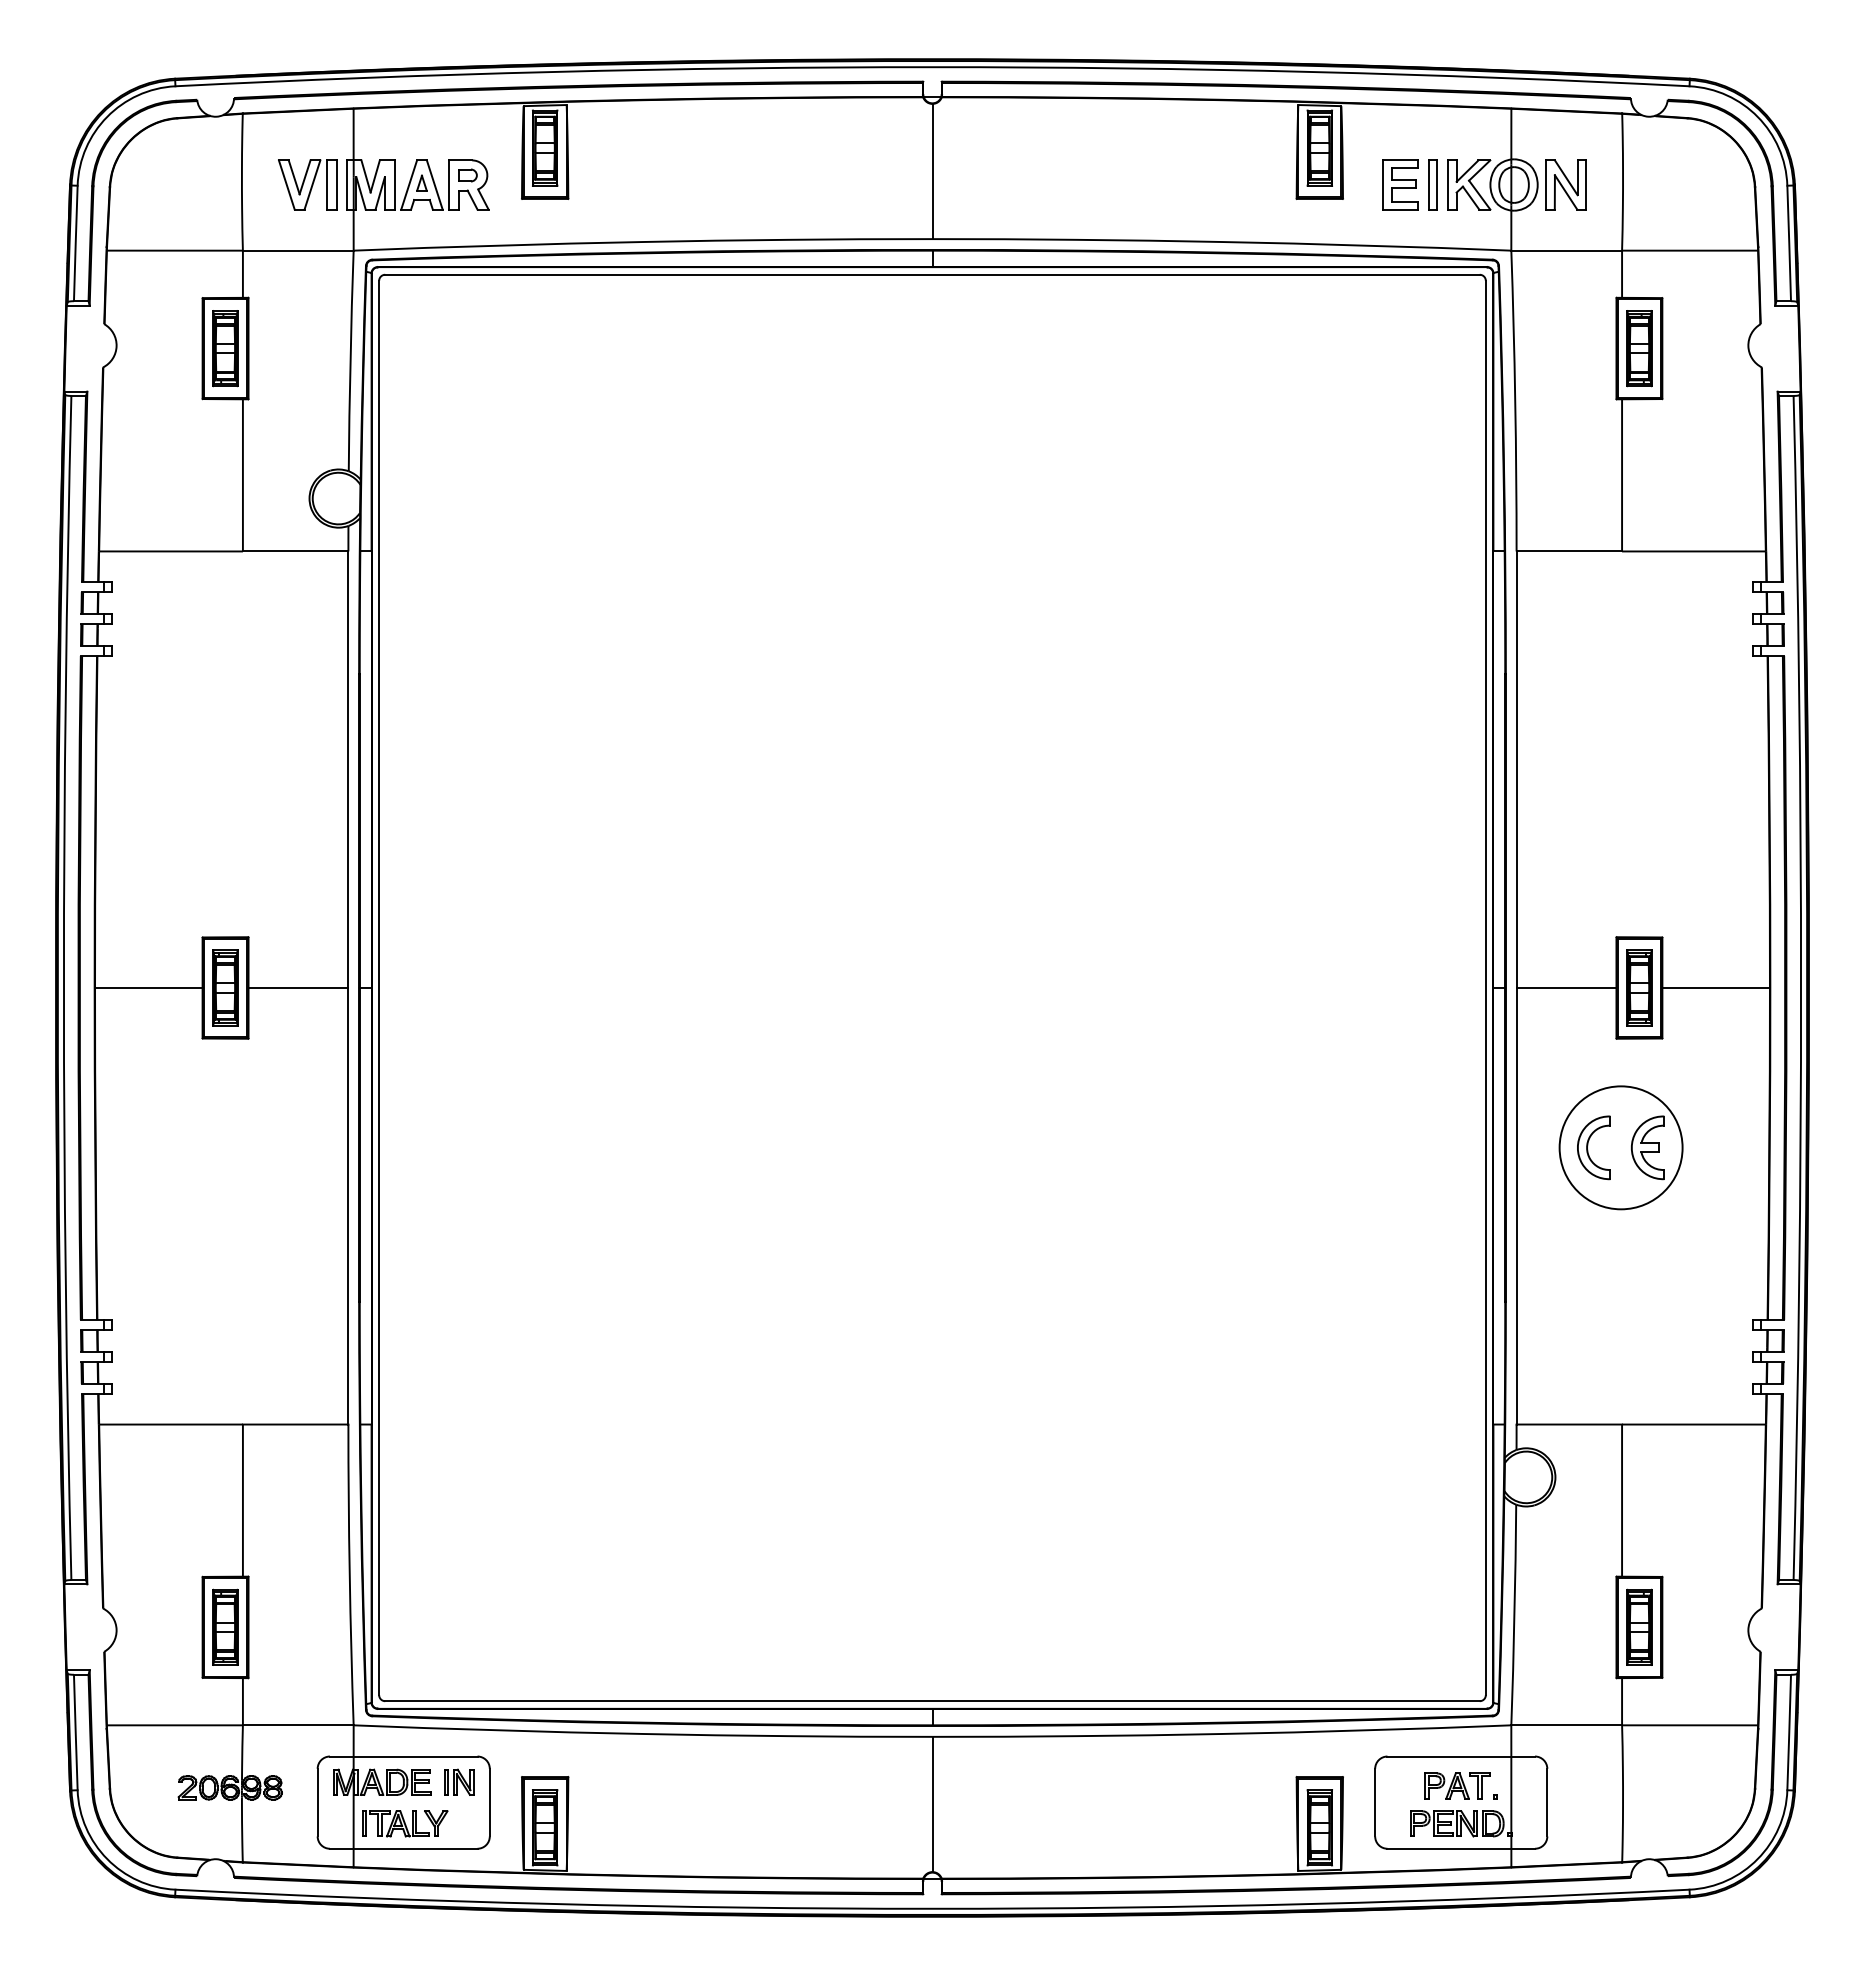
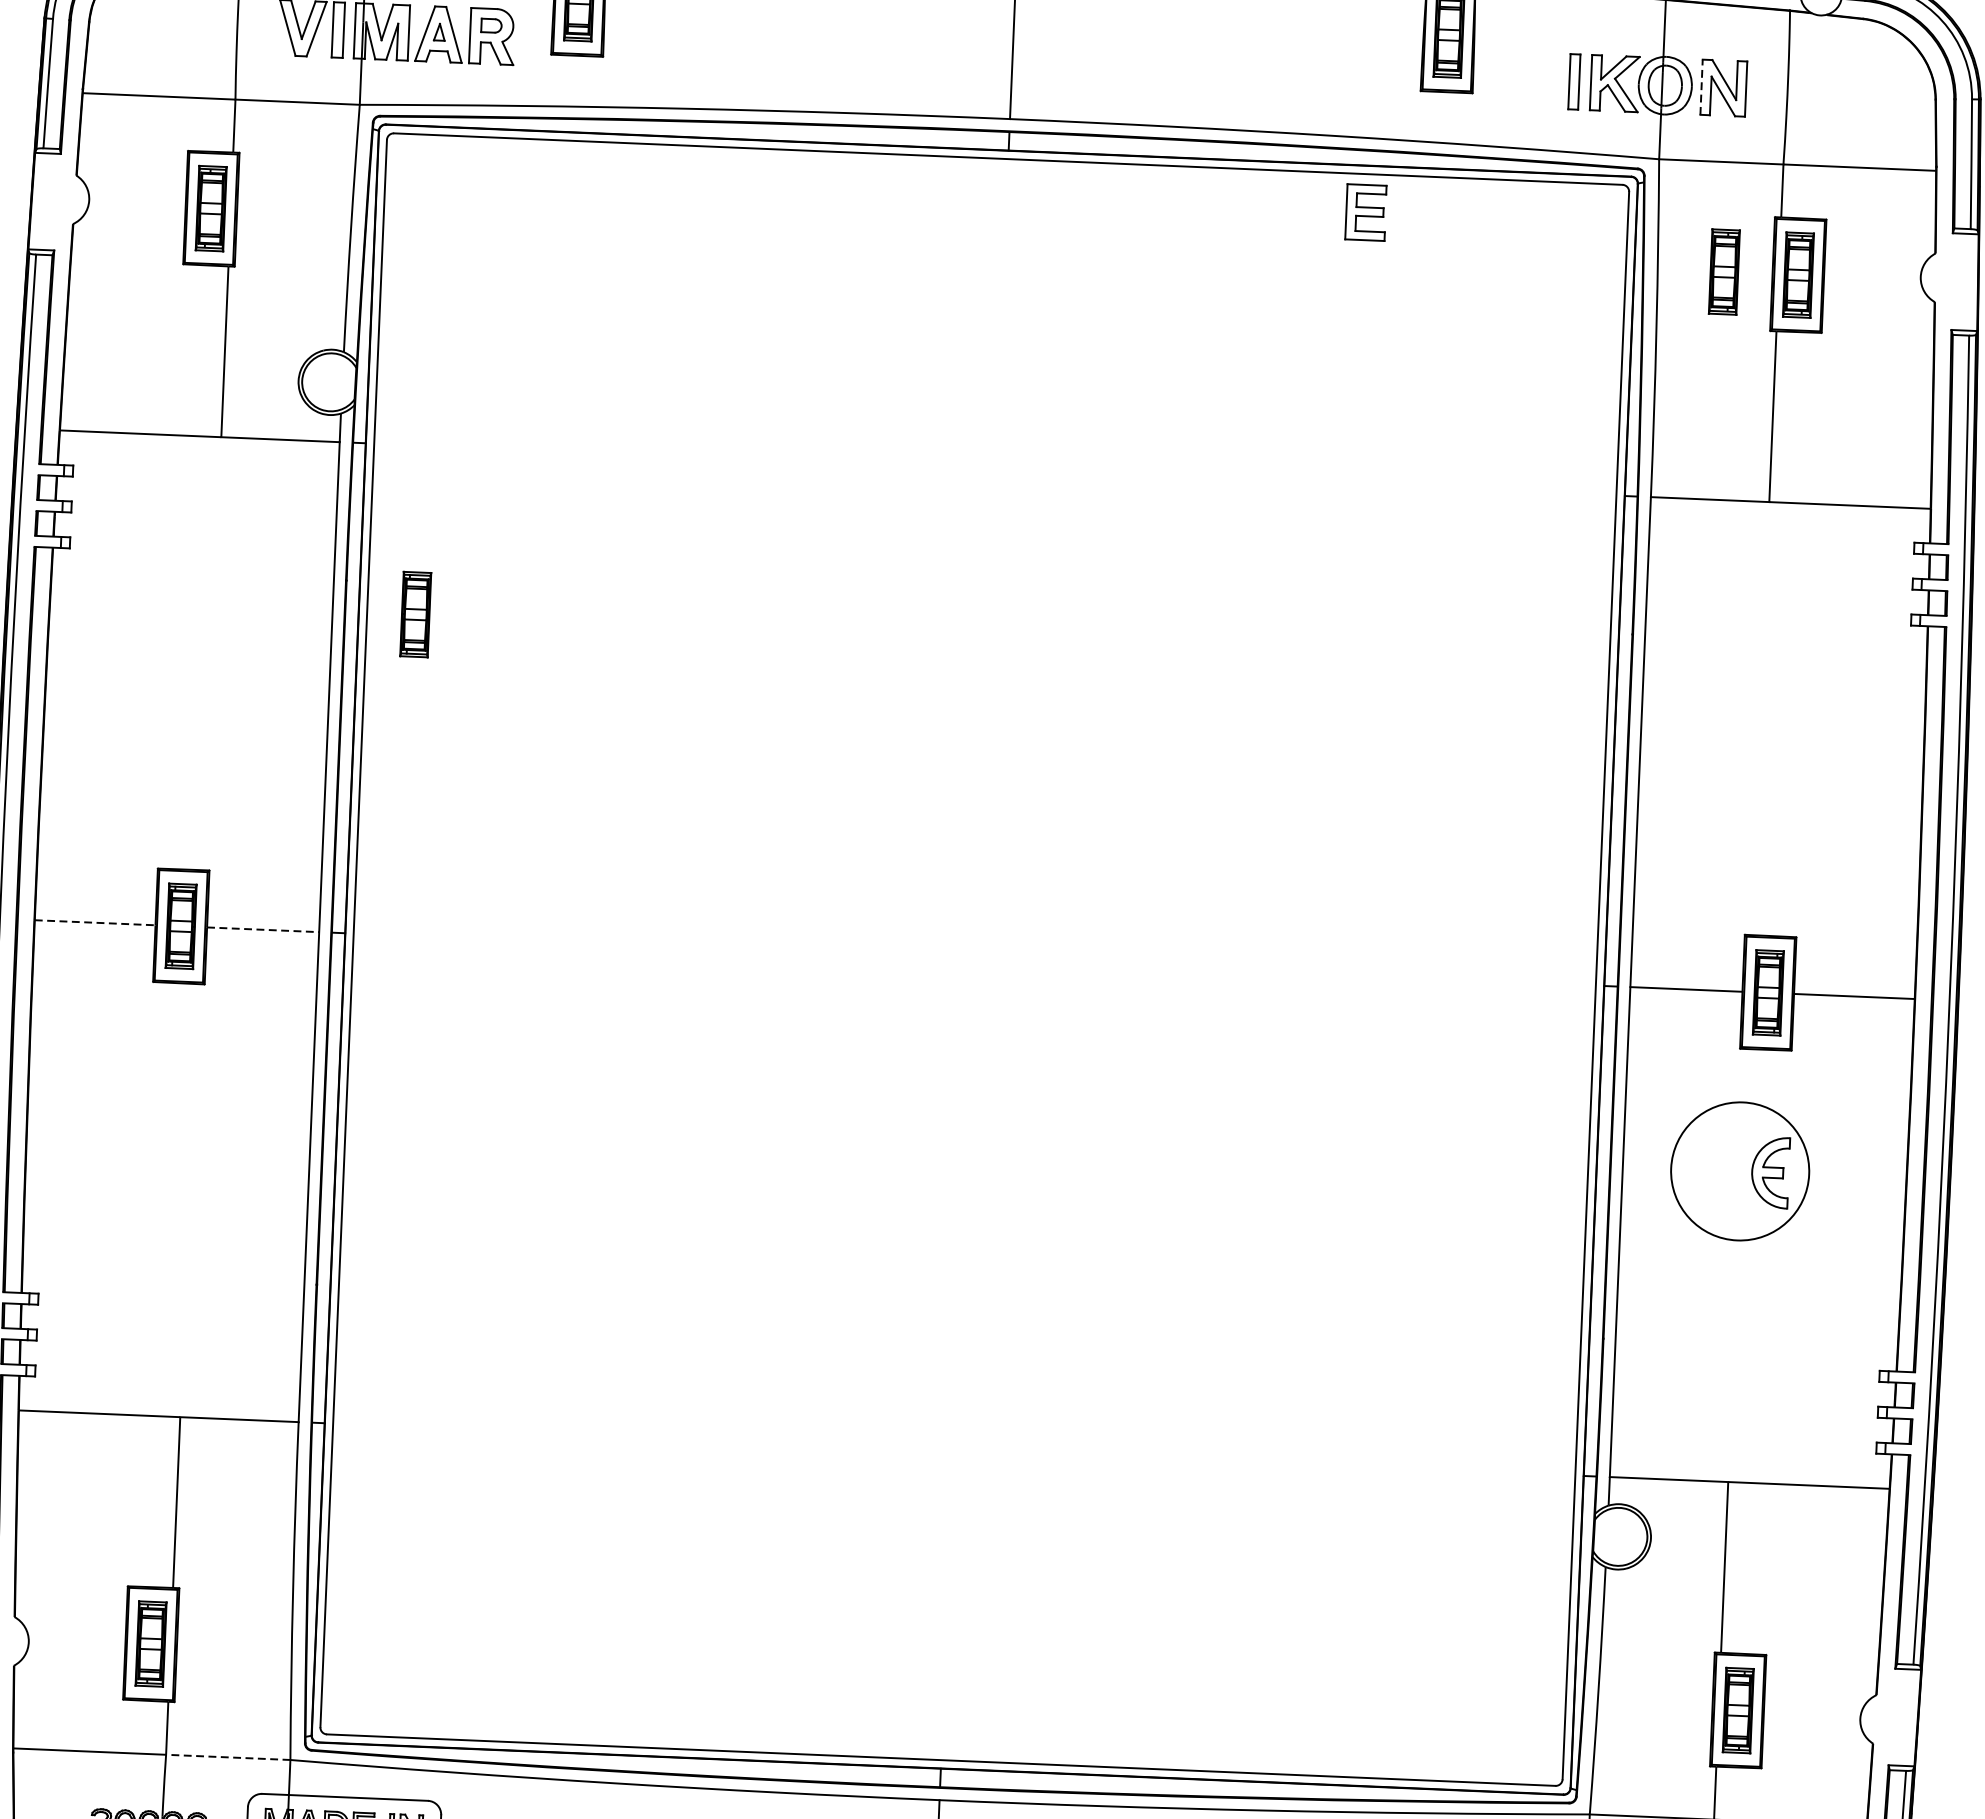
part: (1400, 184) -> (1365, 212), moved
line: (1546, 185) -> (1701, 87), solid -> dashed
part: (1573, 348) -> (1724, 272), added
part: (422, 701) -> (415, 614), added
line: (148, 987) -> (94, 922), solid -> dashed
line: (298, 987) -> (263, 929), solid -> dashed
part: (1593, 1147) -> (1709, 1169), removed
line: (297, 1725) -> (227, 1757), solid -> dashed

